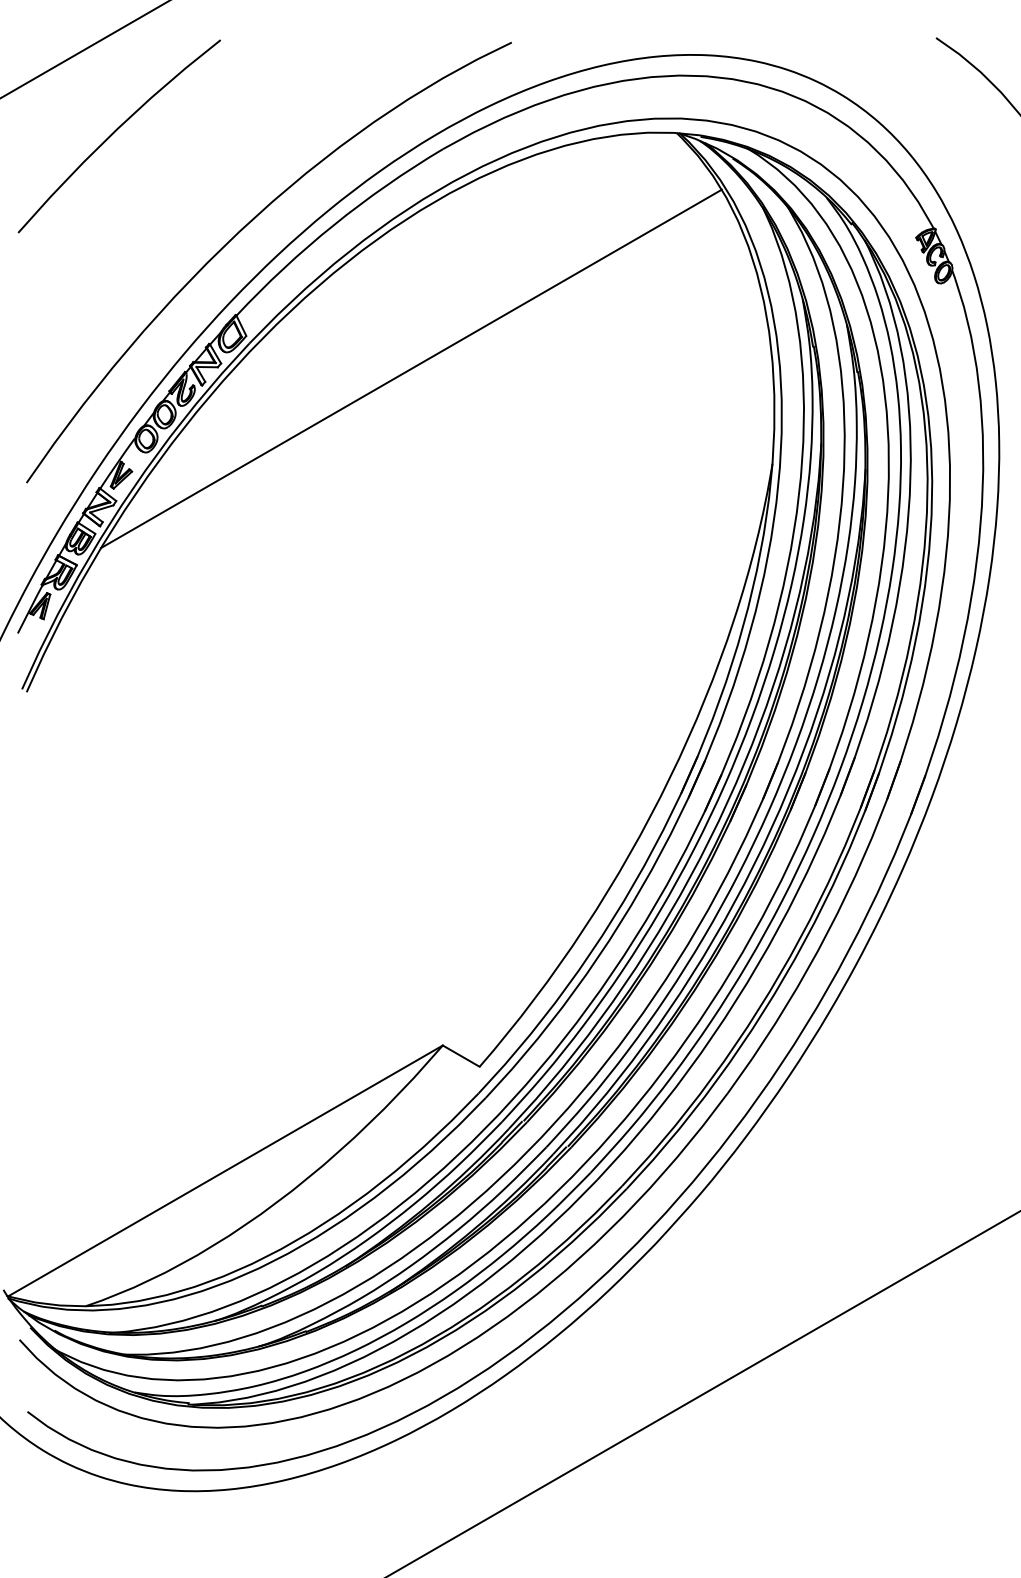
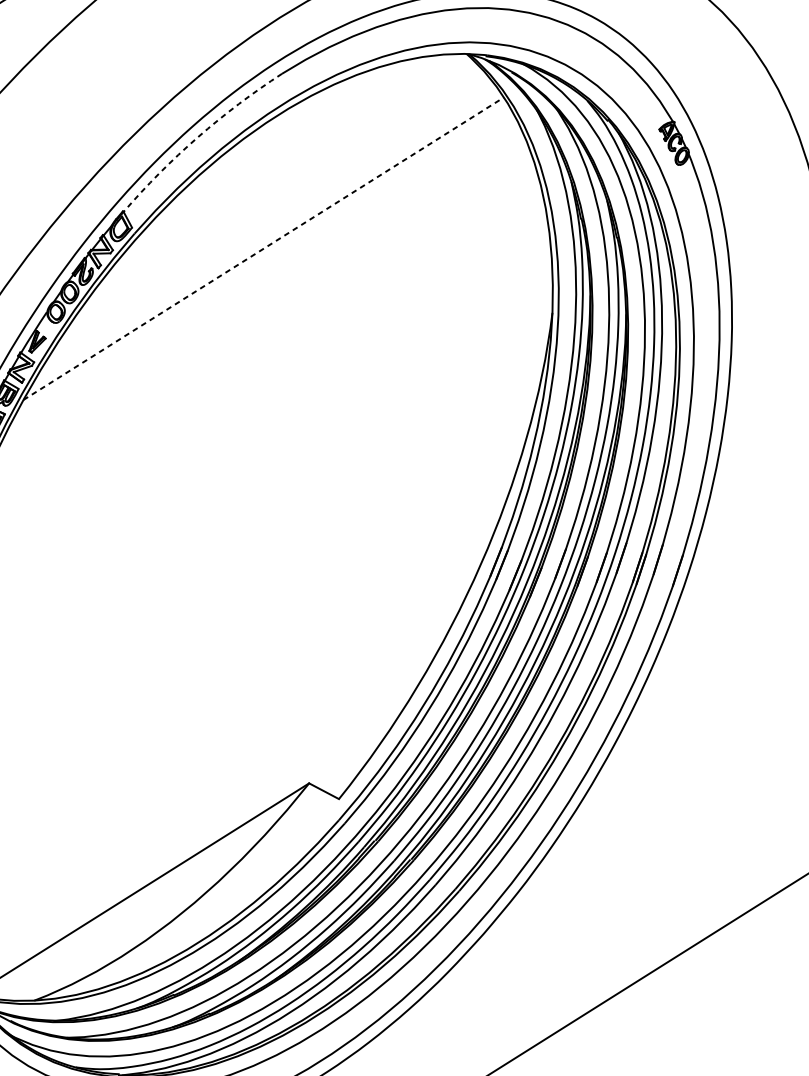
arc: (333, 225) -> (197, 137), solid -> dashed
line: (411, 368) -> (263, 248), solid -> dashed

